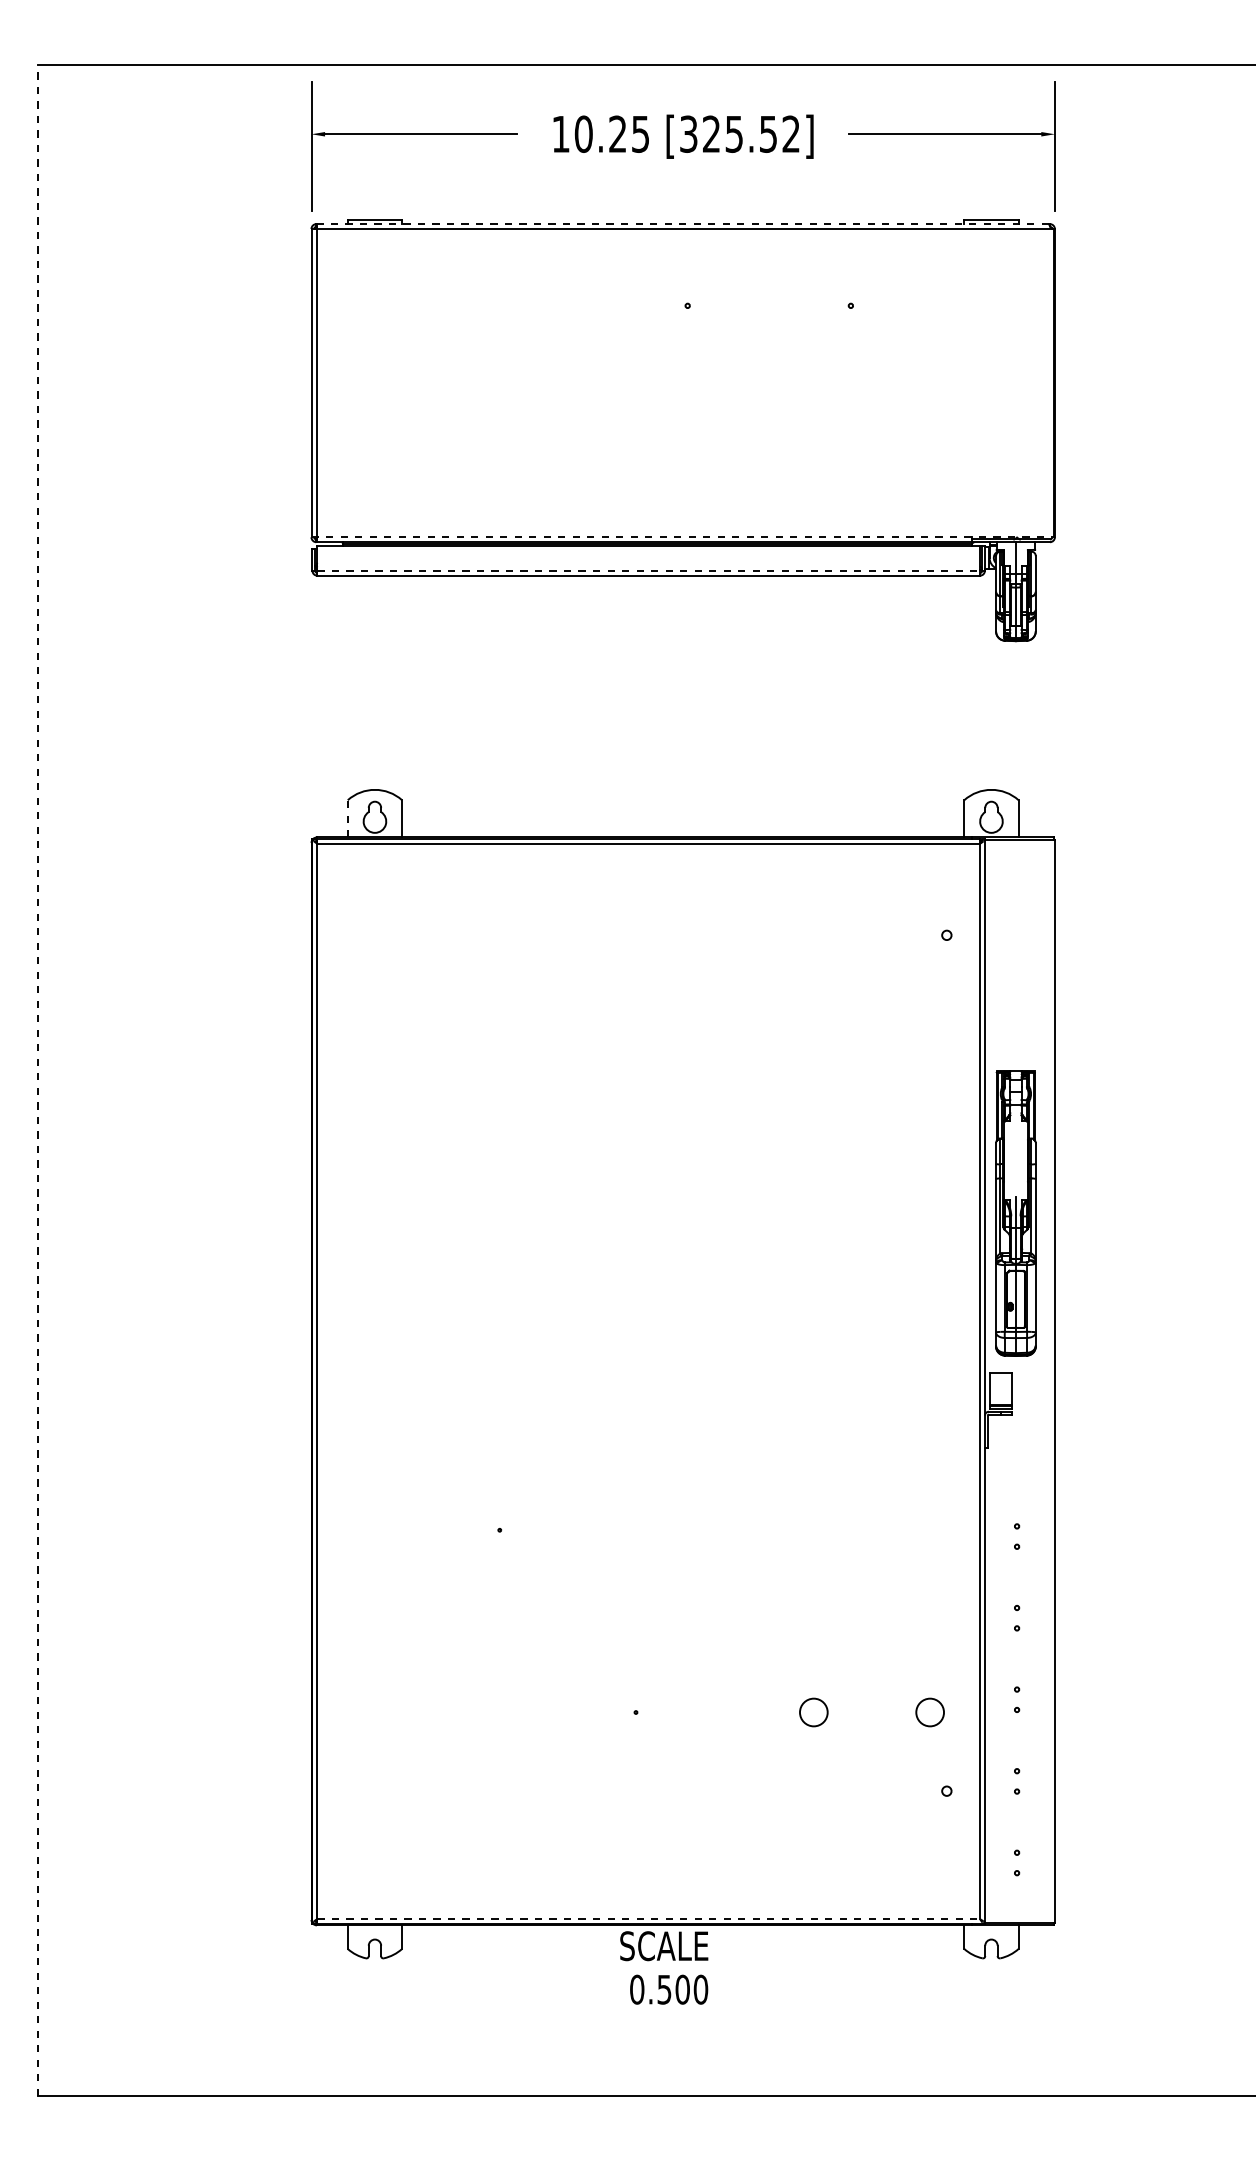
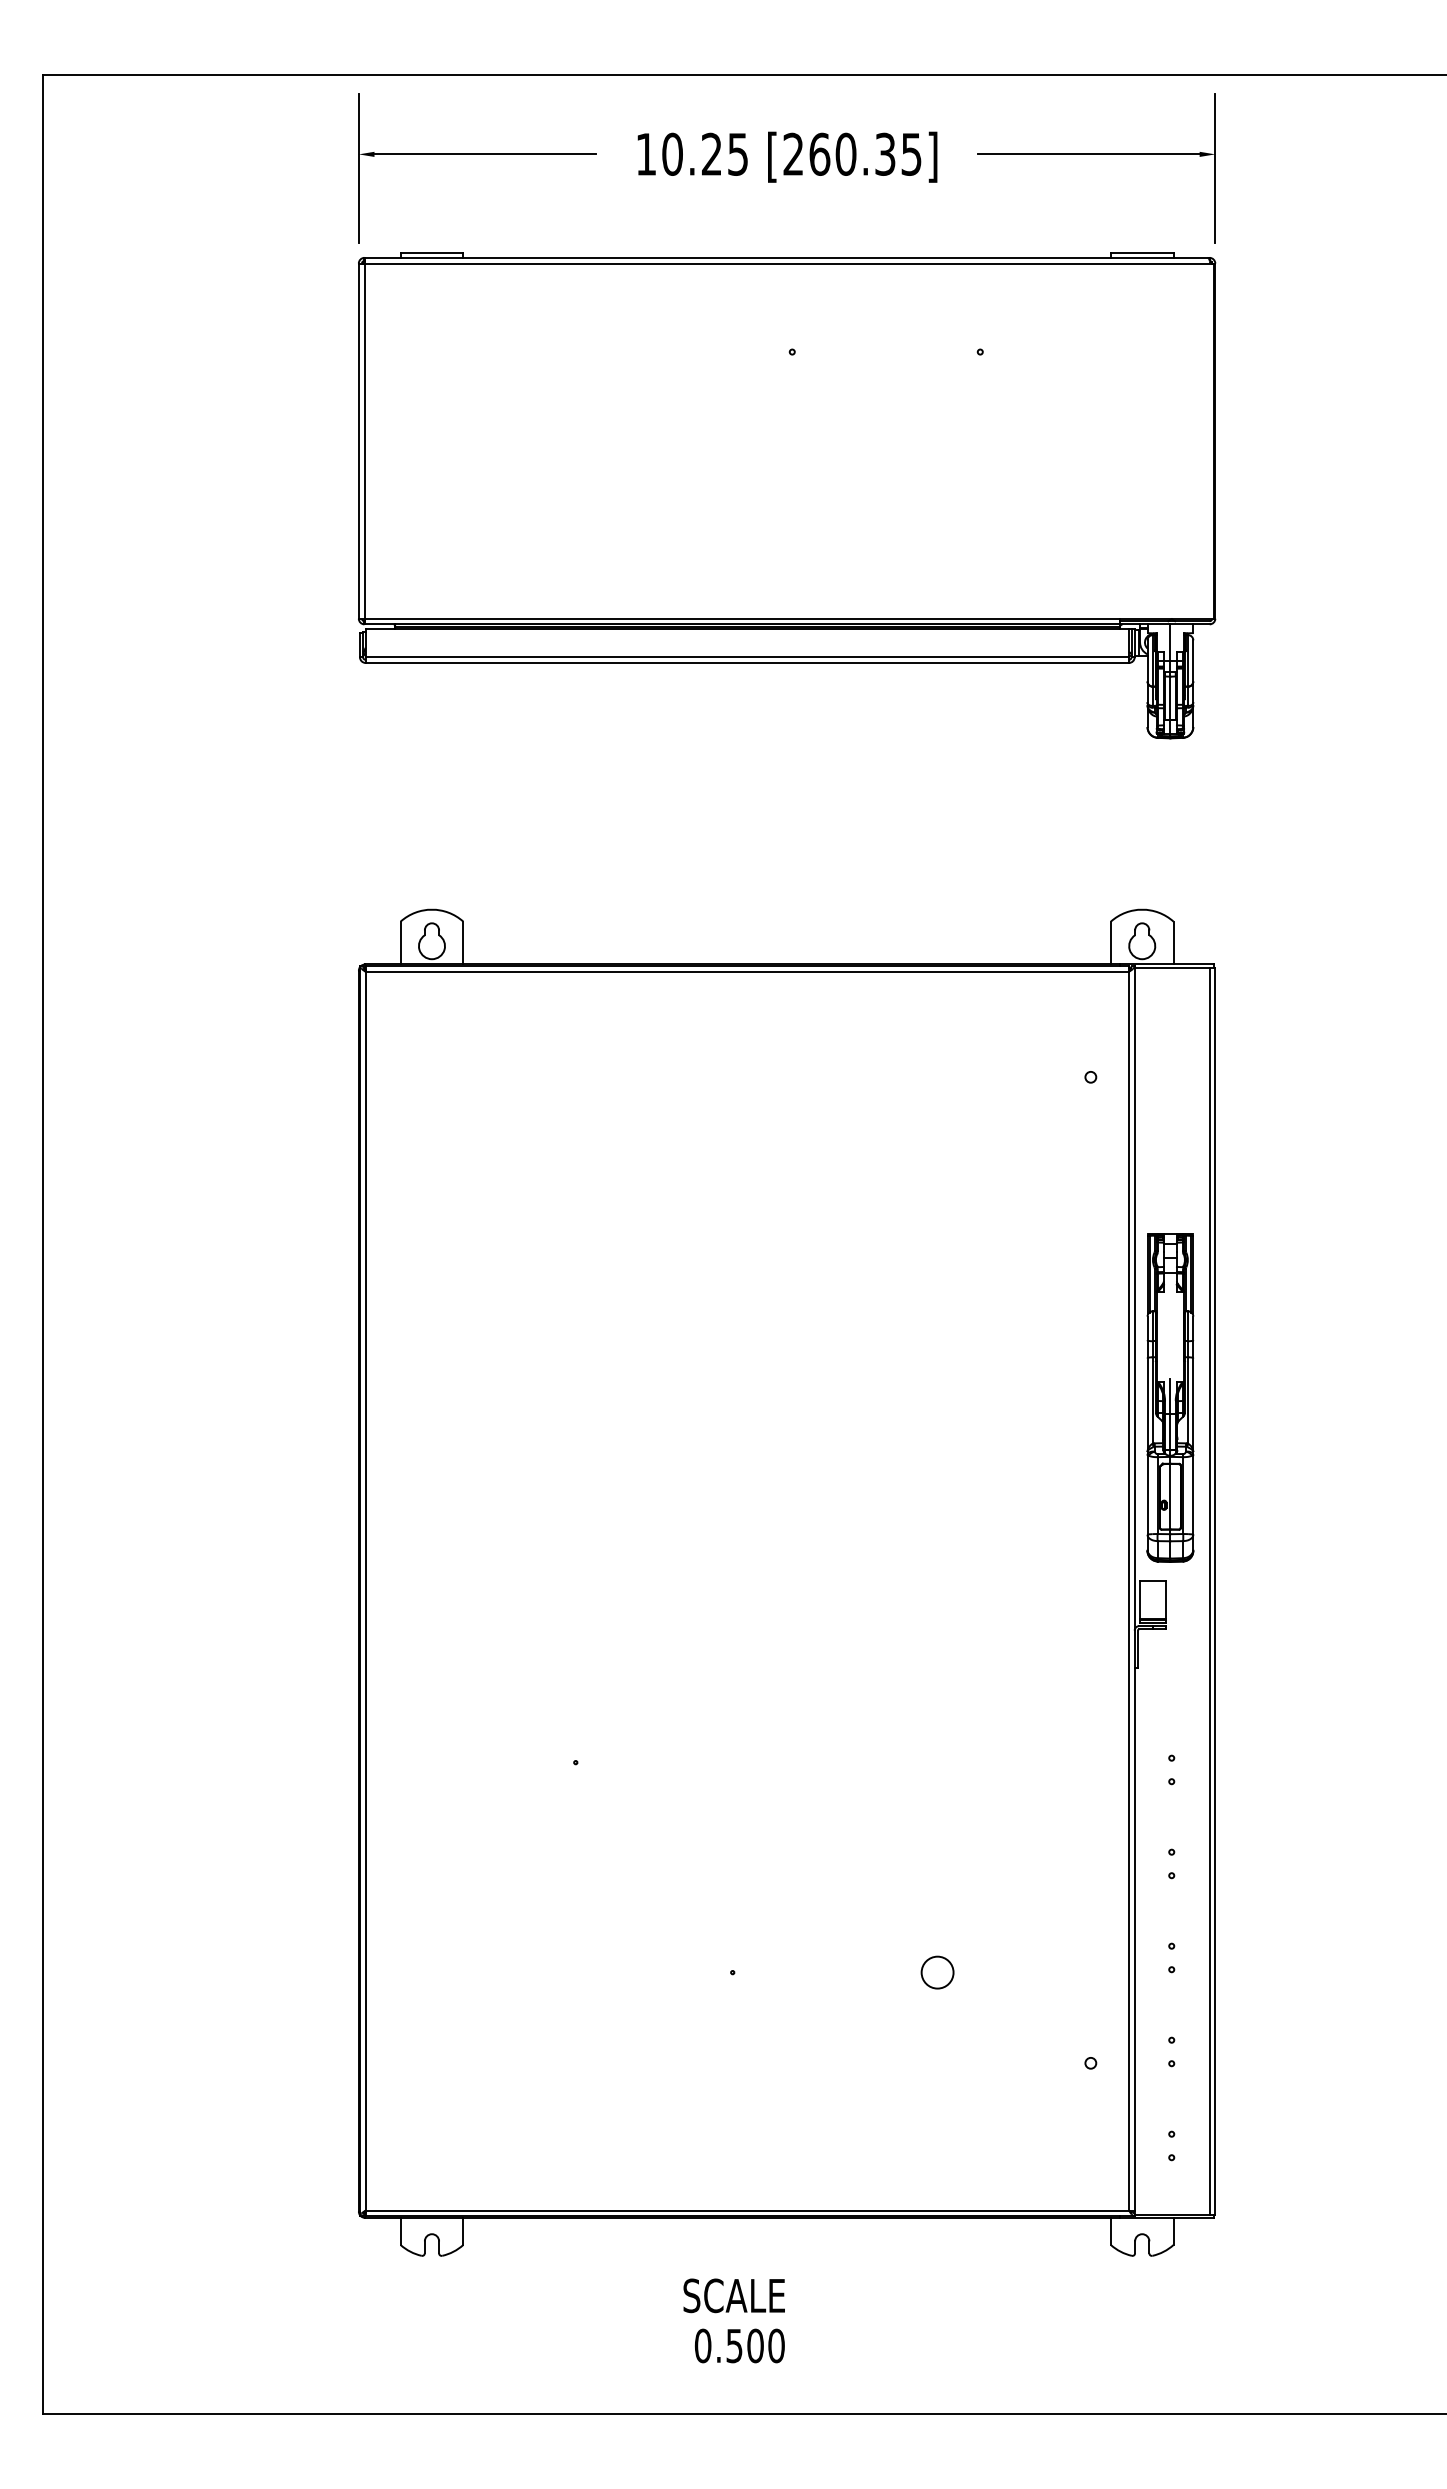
text: (739, 133) -> (852, 153), [325.52] -> [260.35]
line: (683, 223) -> (787, 257), dashed -> solid
line: (682, 537) -> (786, 618), dashed -> solid
line: (648, 570) -> (747, 657), dashed -> solid
line: (347, 818) -> (400, 942), dashed -> solid
line: (37, 1080) -> (43, 1244), dashed -> solid
line: (1049, 1380) -> (1209, 1590), added
circle: (930, 1712) -> (1071, 1972), removed
line: (651, 1918) -> (750, 2210), dashed -> solid
text: (663, 1967) -> (733, 2320), moved

